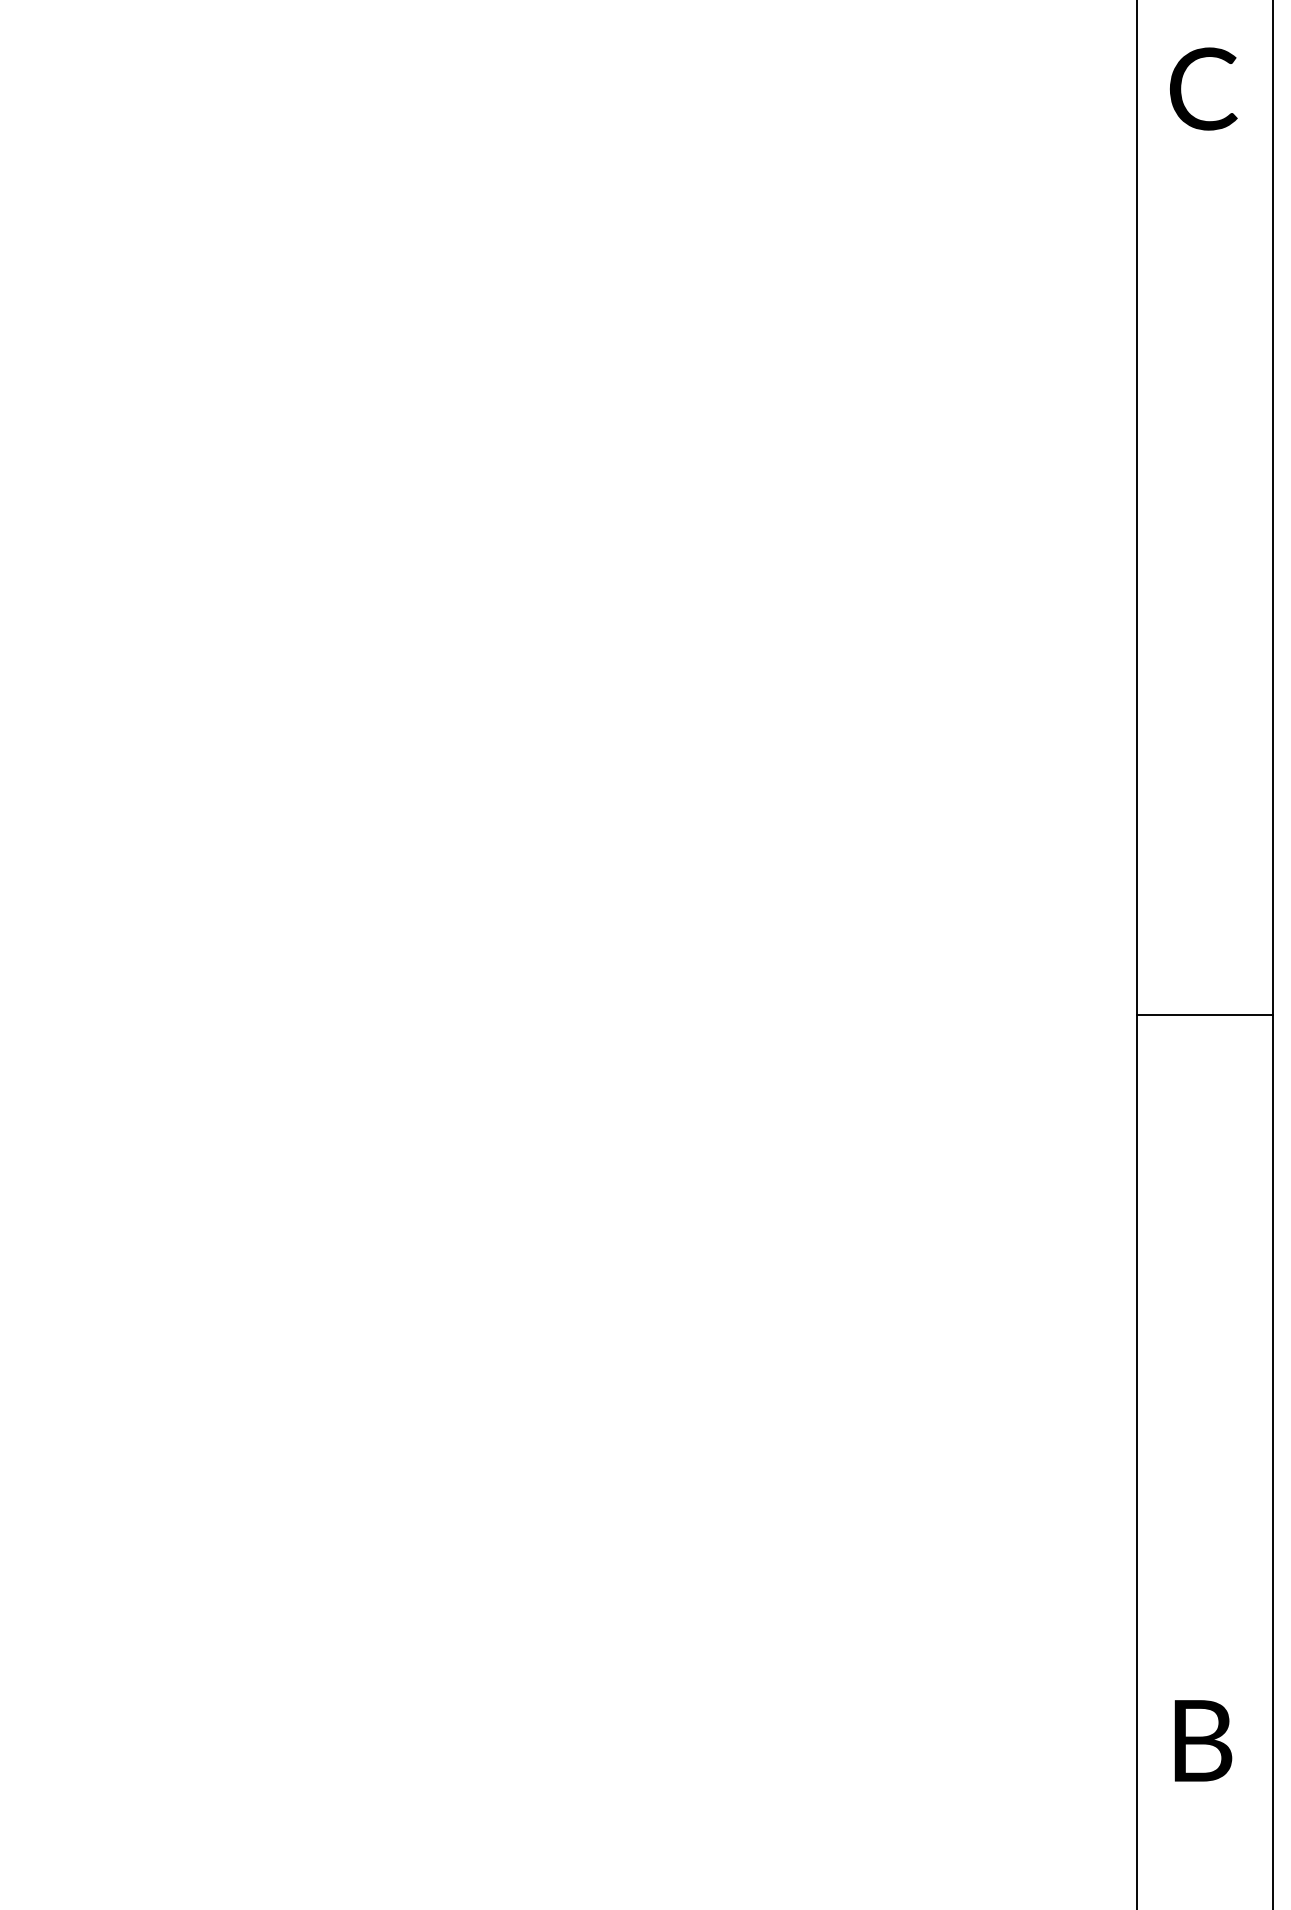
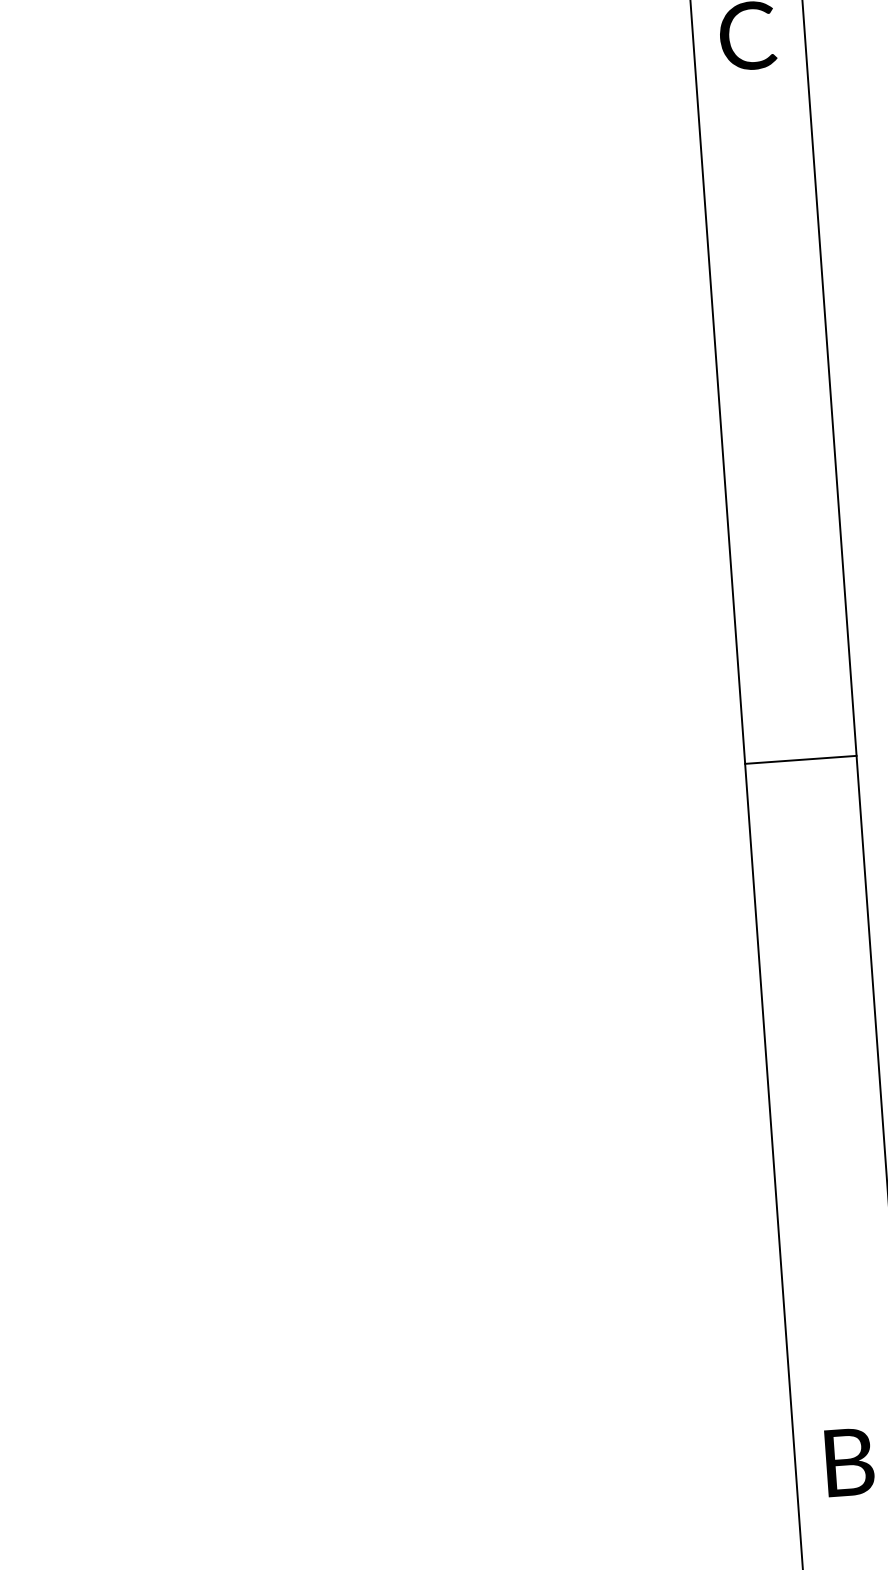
line: (1204, 1014) -> (800, 759), moved
text: (1203, 1740) -> (849, 1461), moved

